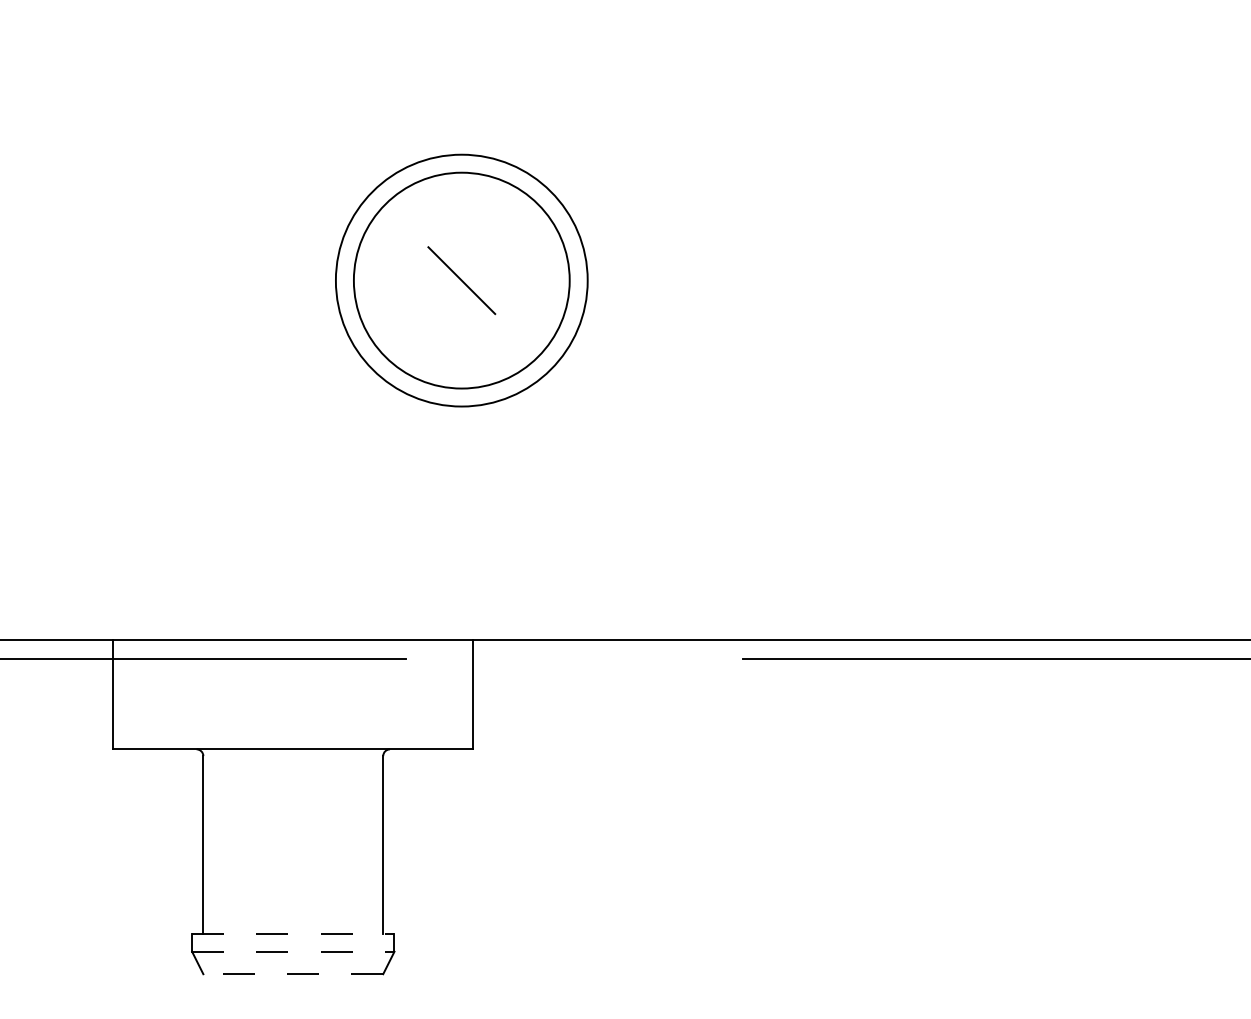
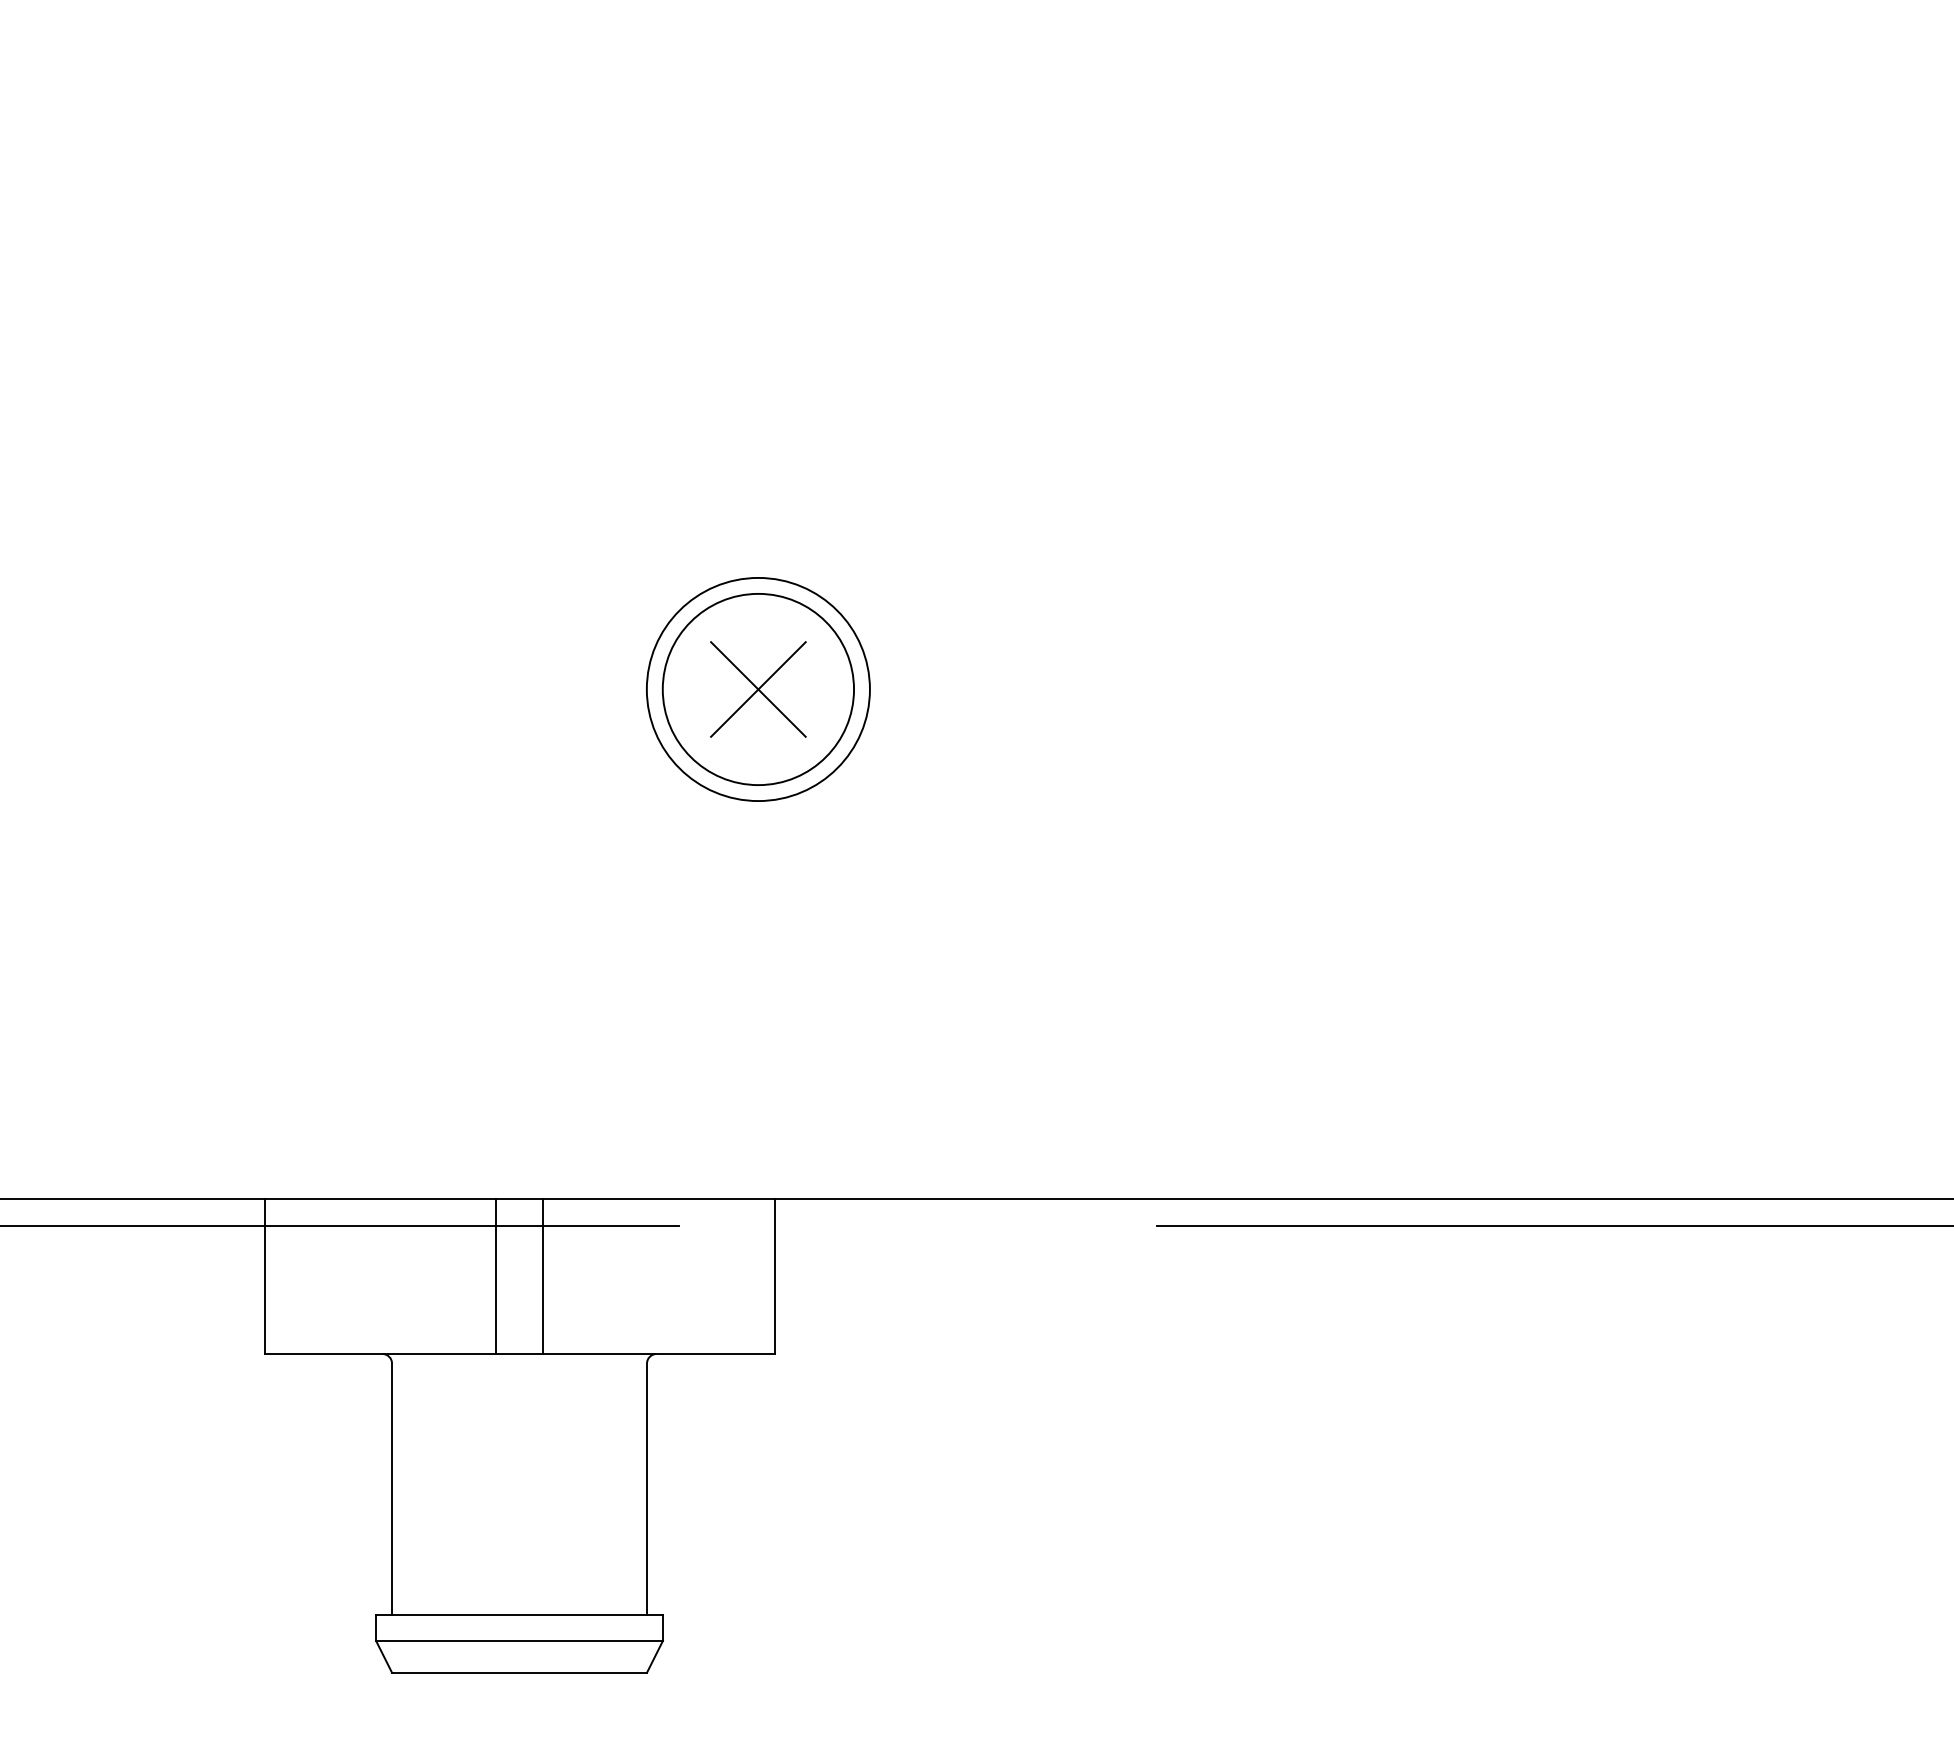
circle: (461, 280) -> (757, 689), size x0.62
circle: (461, 280) -> (758, 689), size x0.62
line: (461, 280) -> (758, 689), added
line: (276, 694) -> (495, 1276), added
line: (310, 694) -> (543, 1276), added
line: (293, 933) -> (520, 1615), dashed -> solid
line: (293, 951) -> (520, 1640), dashed -> solid
line: (293, 974) -> (519, 1672), dashed -> solid

